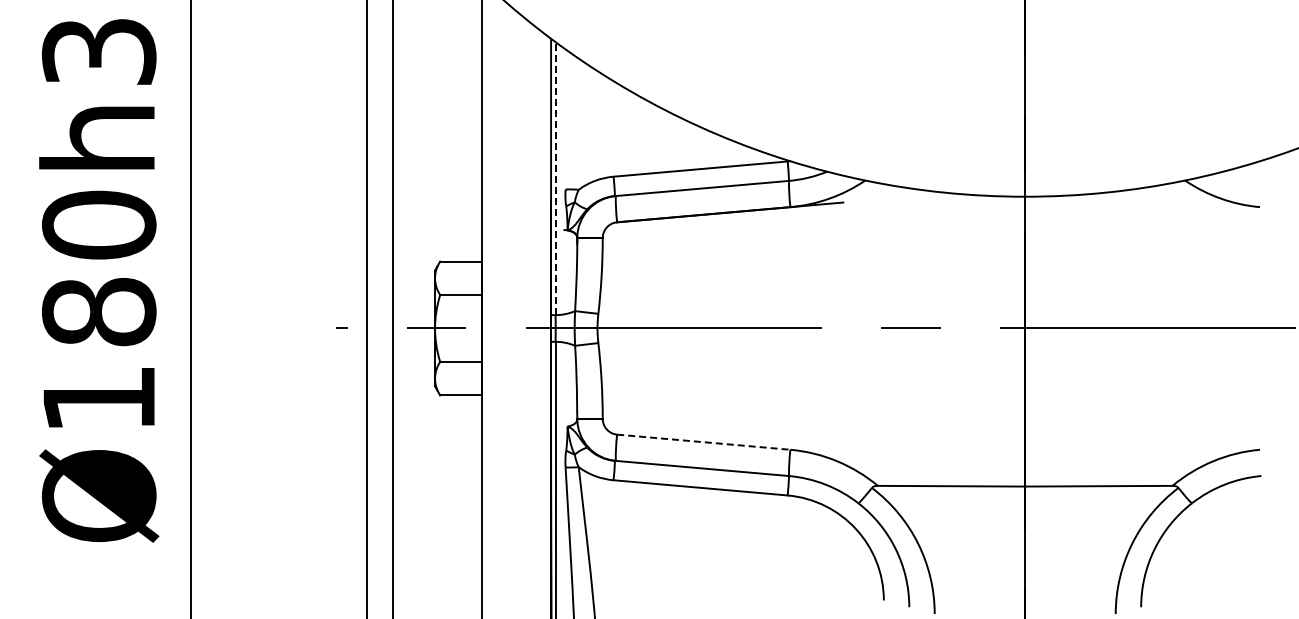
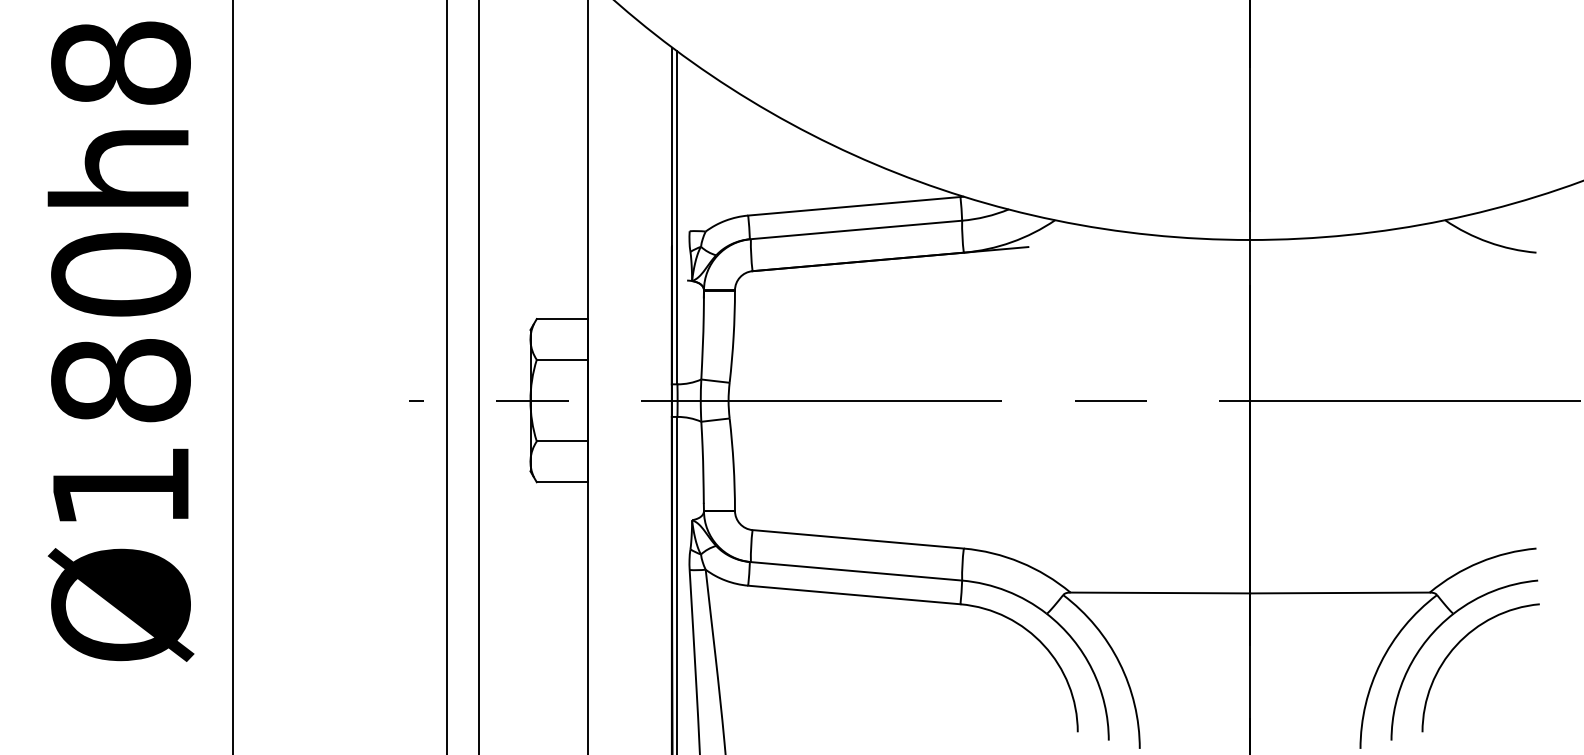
text: (98, 51) -> (120, 62), Ø180h3 -> Ø180h8
line: (555, 178) -> (677, 217), dashed -> solid
line: (703, 442) -> (857, 539), dashed -> solid
arc: (1195, 529) -> (1457, 645), added

